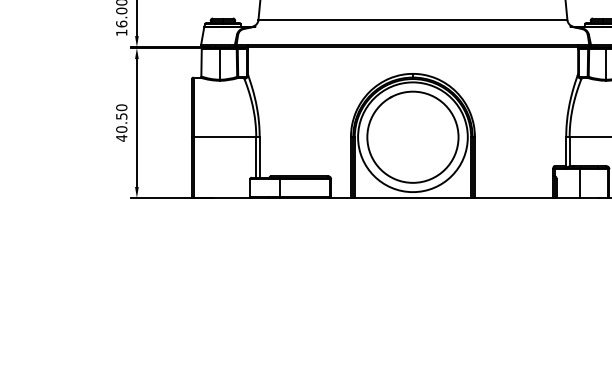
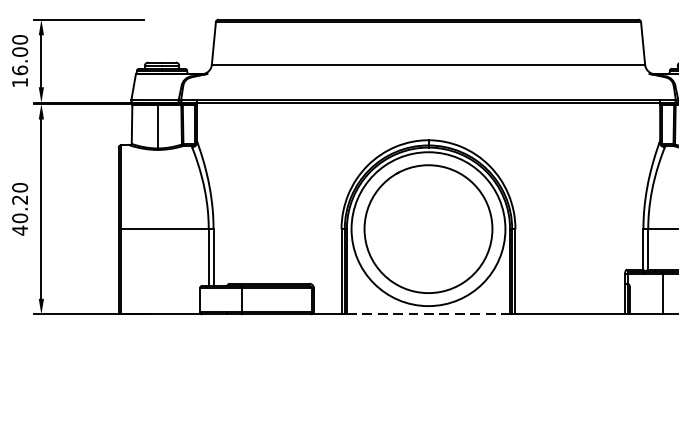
text: (121, 116) -> (19, 200), 40.50 -> 40.20
line: (413, 198) -> (429, 315), solid -> dashed

